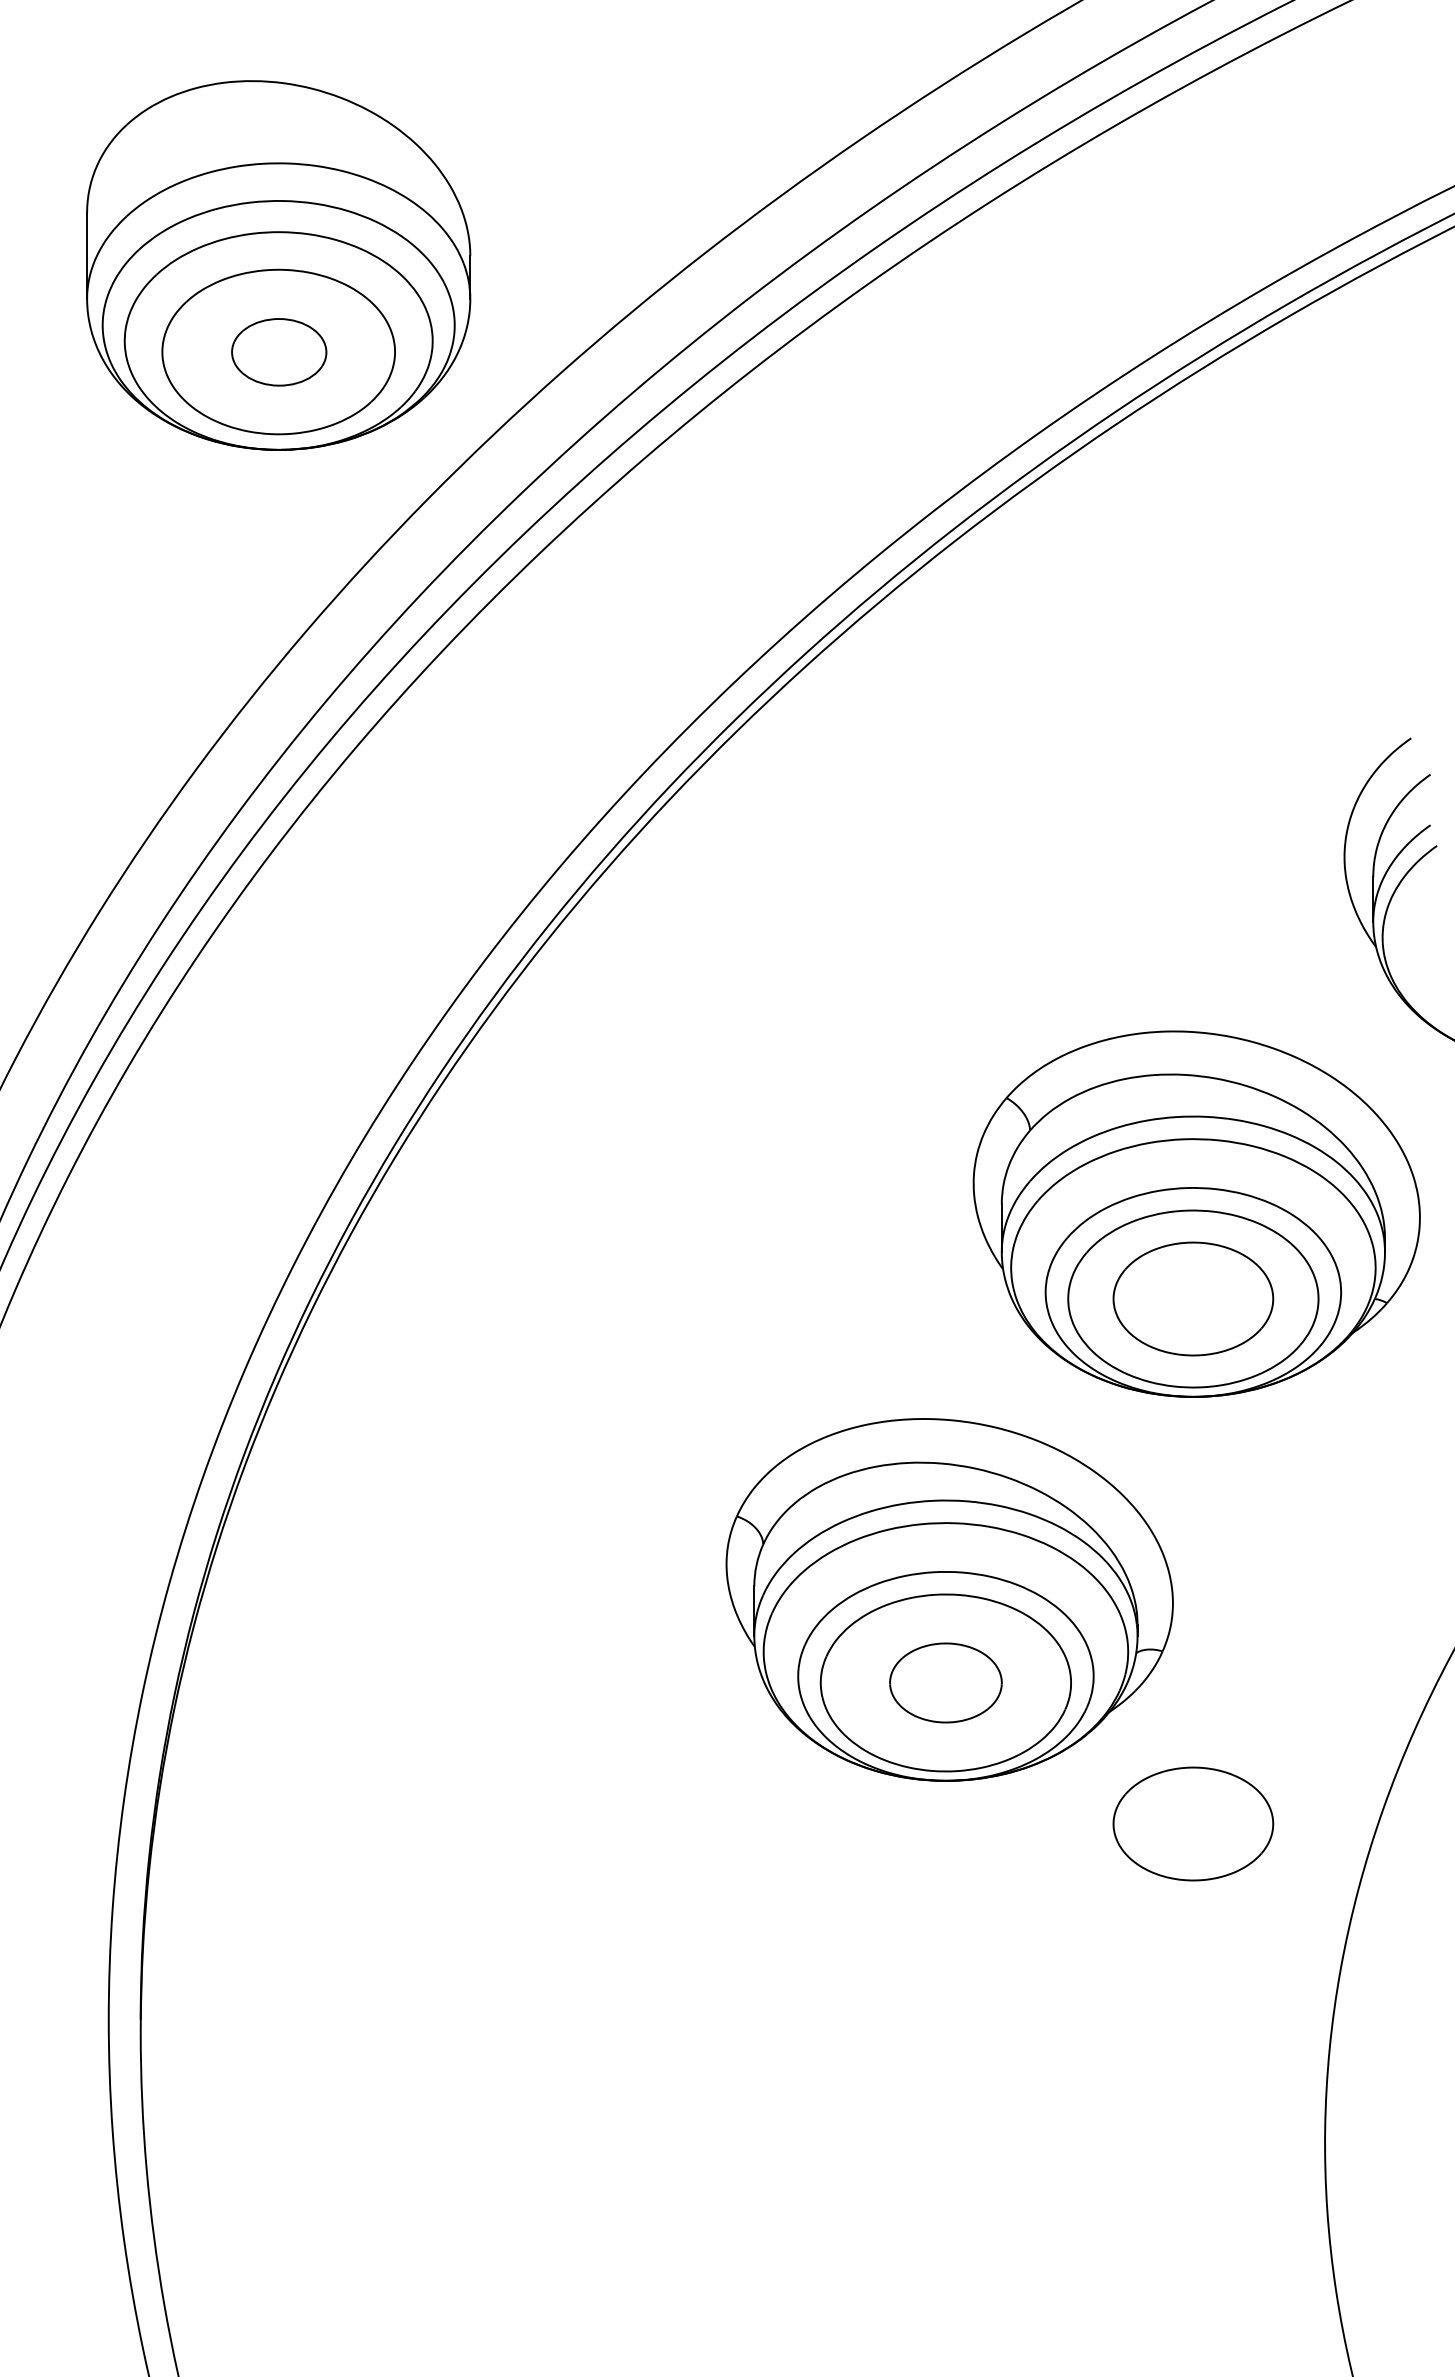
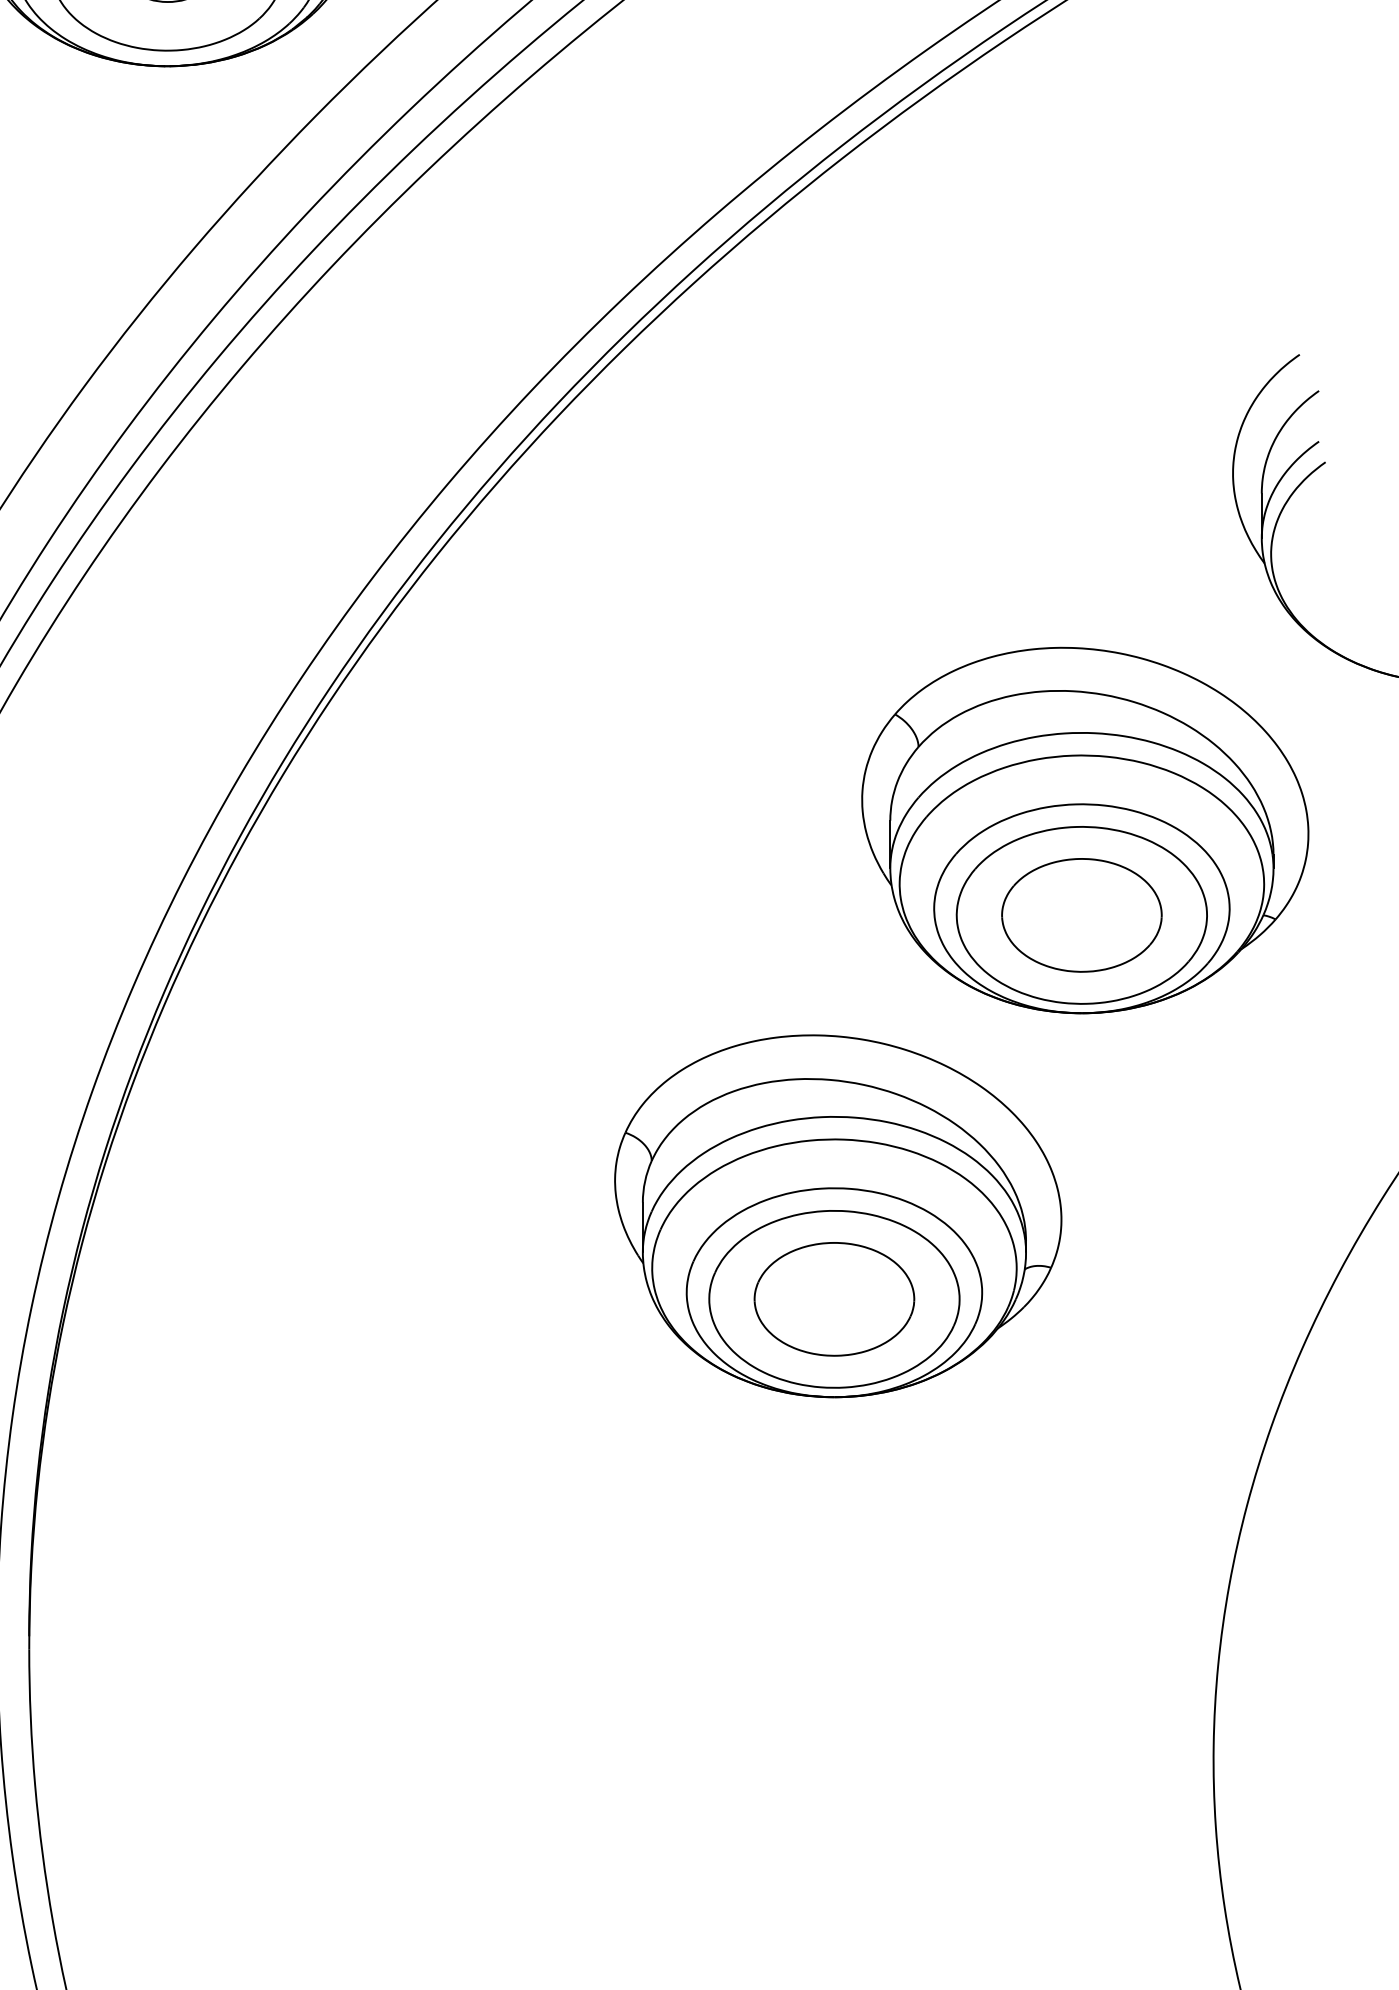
part: (945, 1682) -> (834, 1298), size x1.43
part: (1193, 1823) -> (1082, 1439), removed

